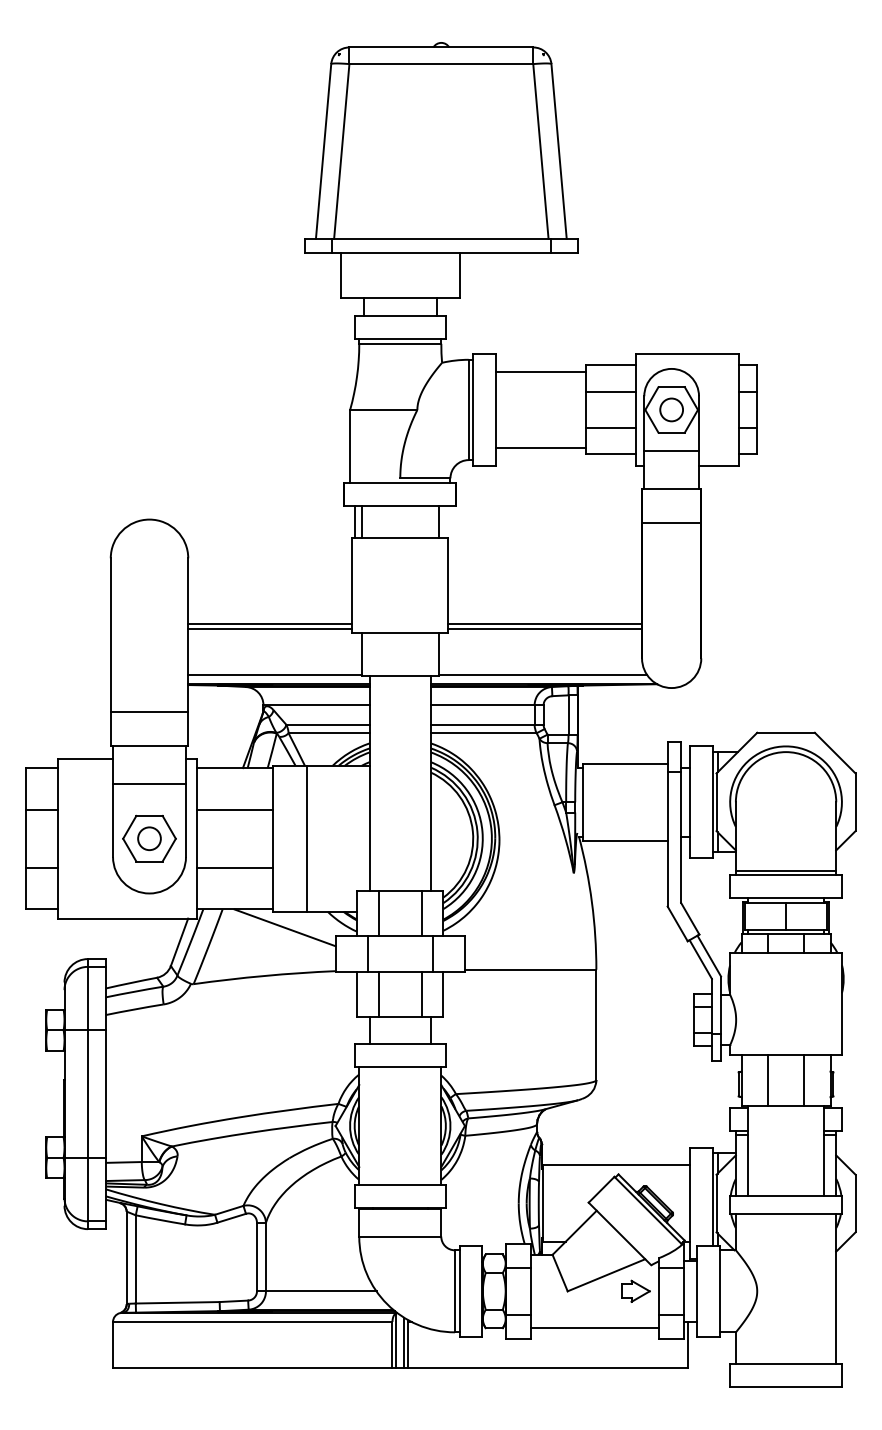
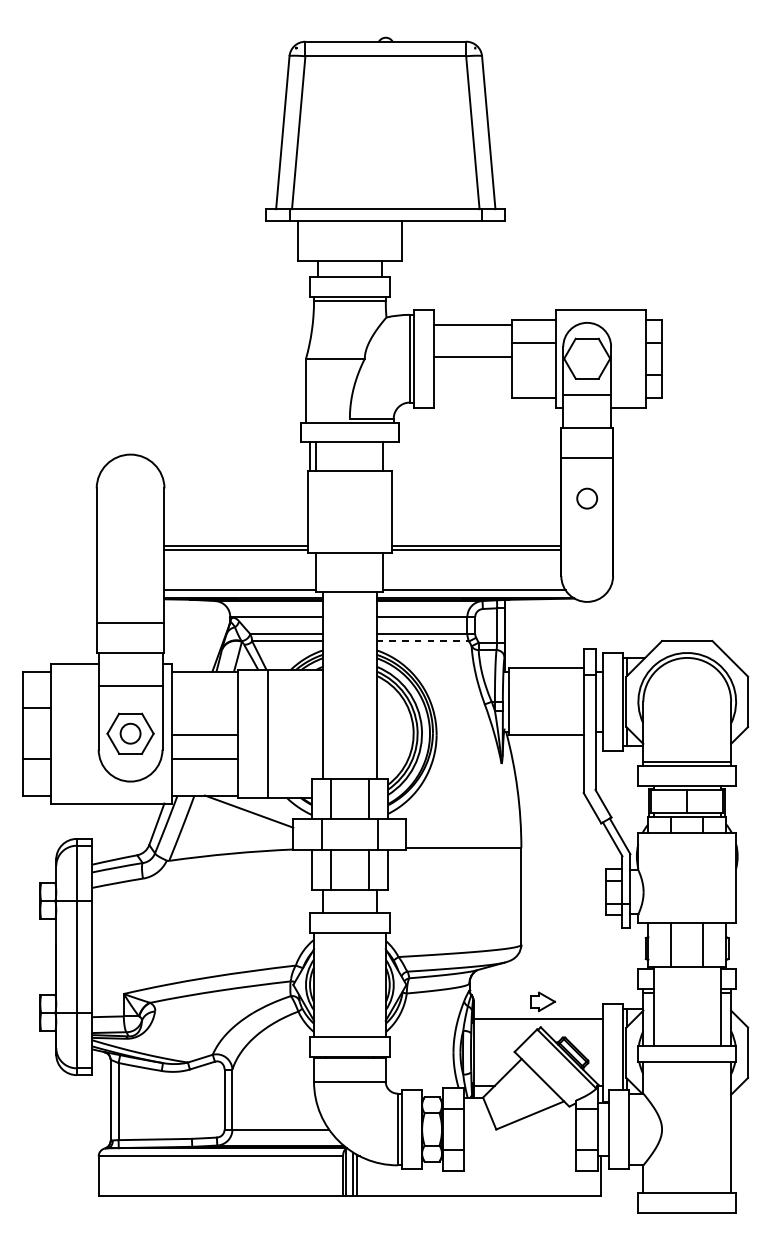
circle: (671, 409) -> (587, 498), moved
line: (611, 428) -> (534, 374), removed
line: (541, 448) -> (473, 357), moved
line: (483, 733) -> (422, 641), solid -> dashed
line: (234, 809) -> (204, 735), moved
part: (635, 1290) -> (542, 1001), moved
line: (594, 1327) -> (519, 1161), removed

